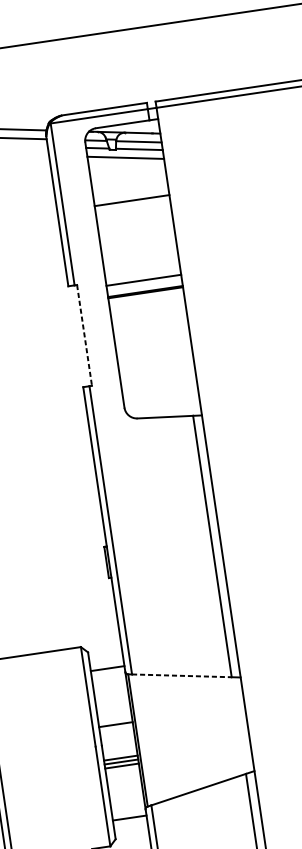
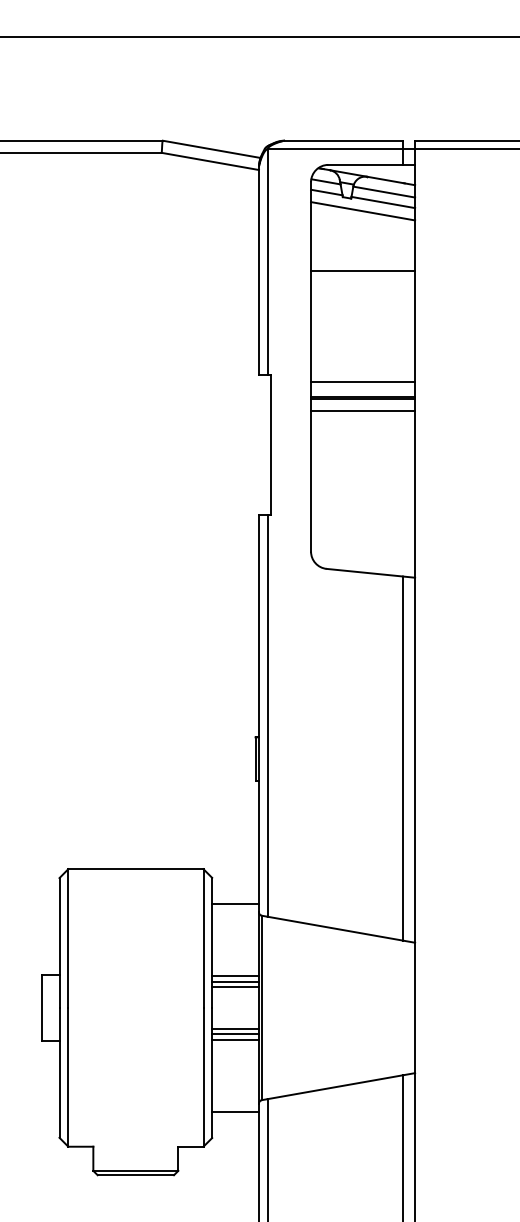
line: (147, 301) -> (363, 411), added
line: (84, 335) -> (271, 445), dashed -> solid
line: (181, 675) -> (335, 928), dashed -> solid
line: (115, 720) -> (235, 976), added
line: (116, 728) -> (235, 987), added

